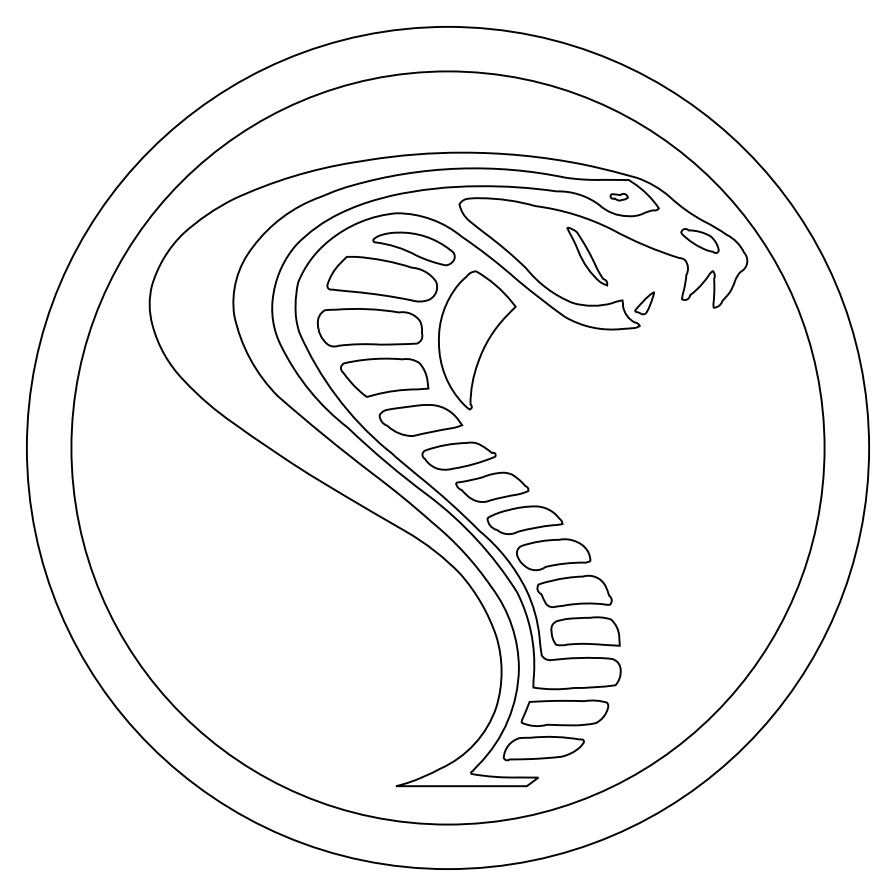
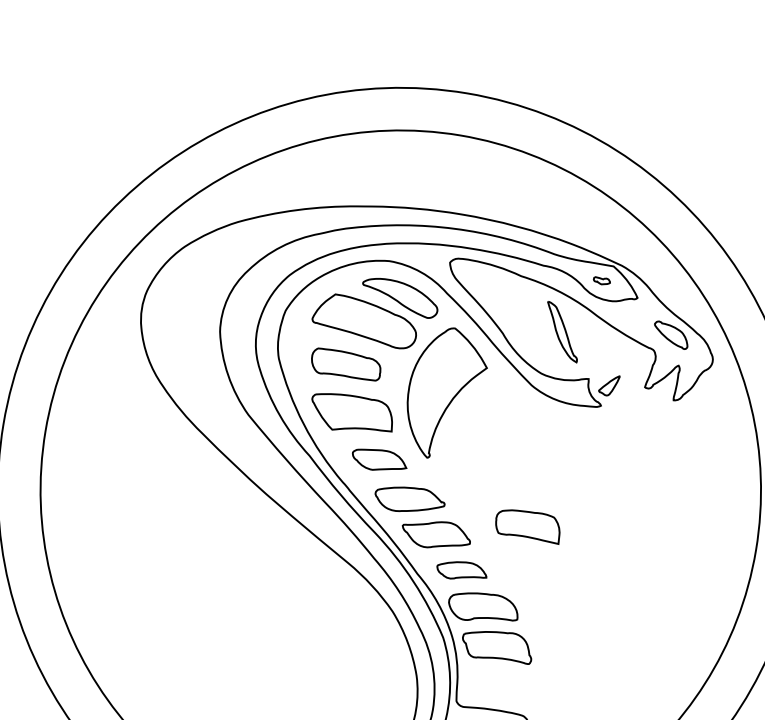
part: (369, 327) -> (345, 364), size x0.7
part: (420, 420) -> (379, 460), size x0.7
part: (524, 520) -> (461, 571), size x0.7
part: (585, 631) -> (528, 525), moved

